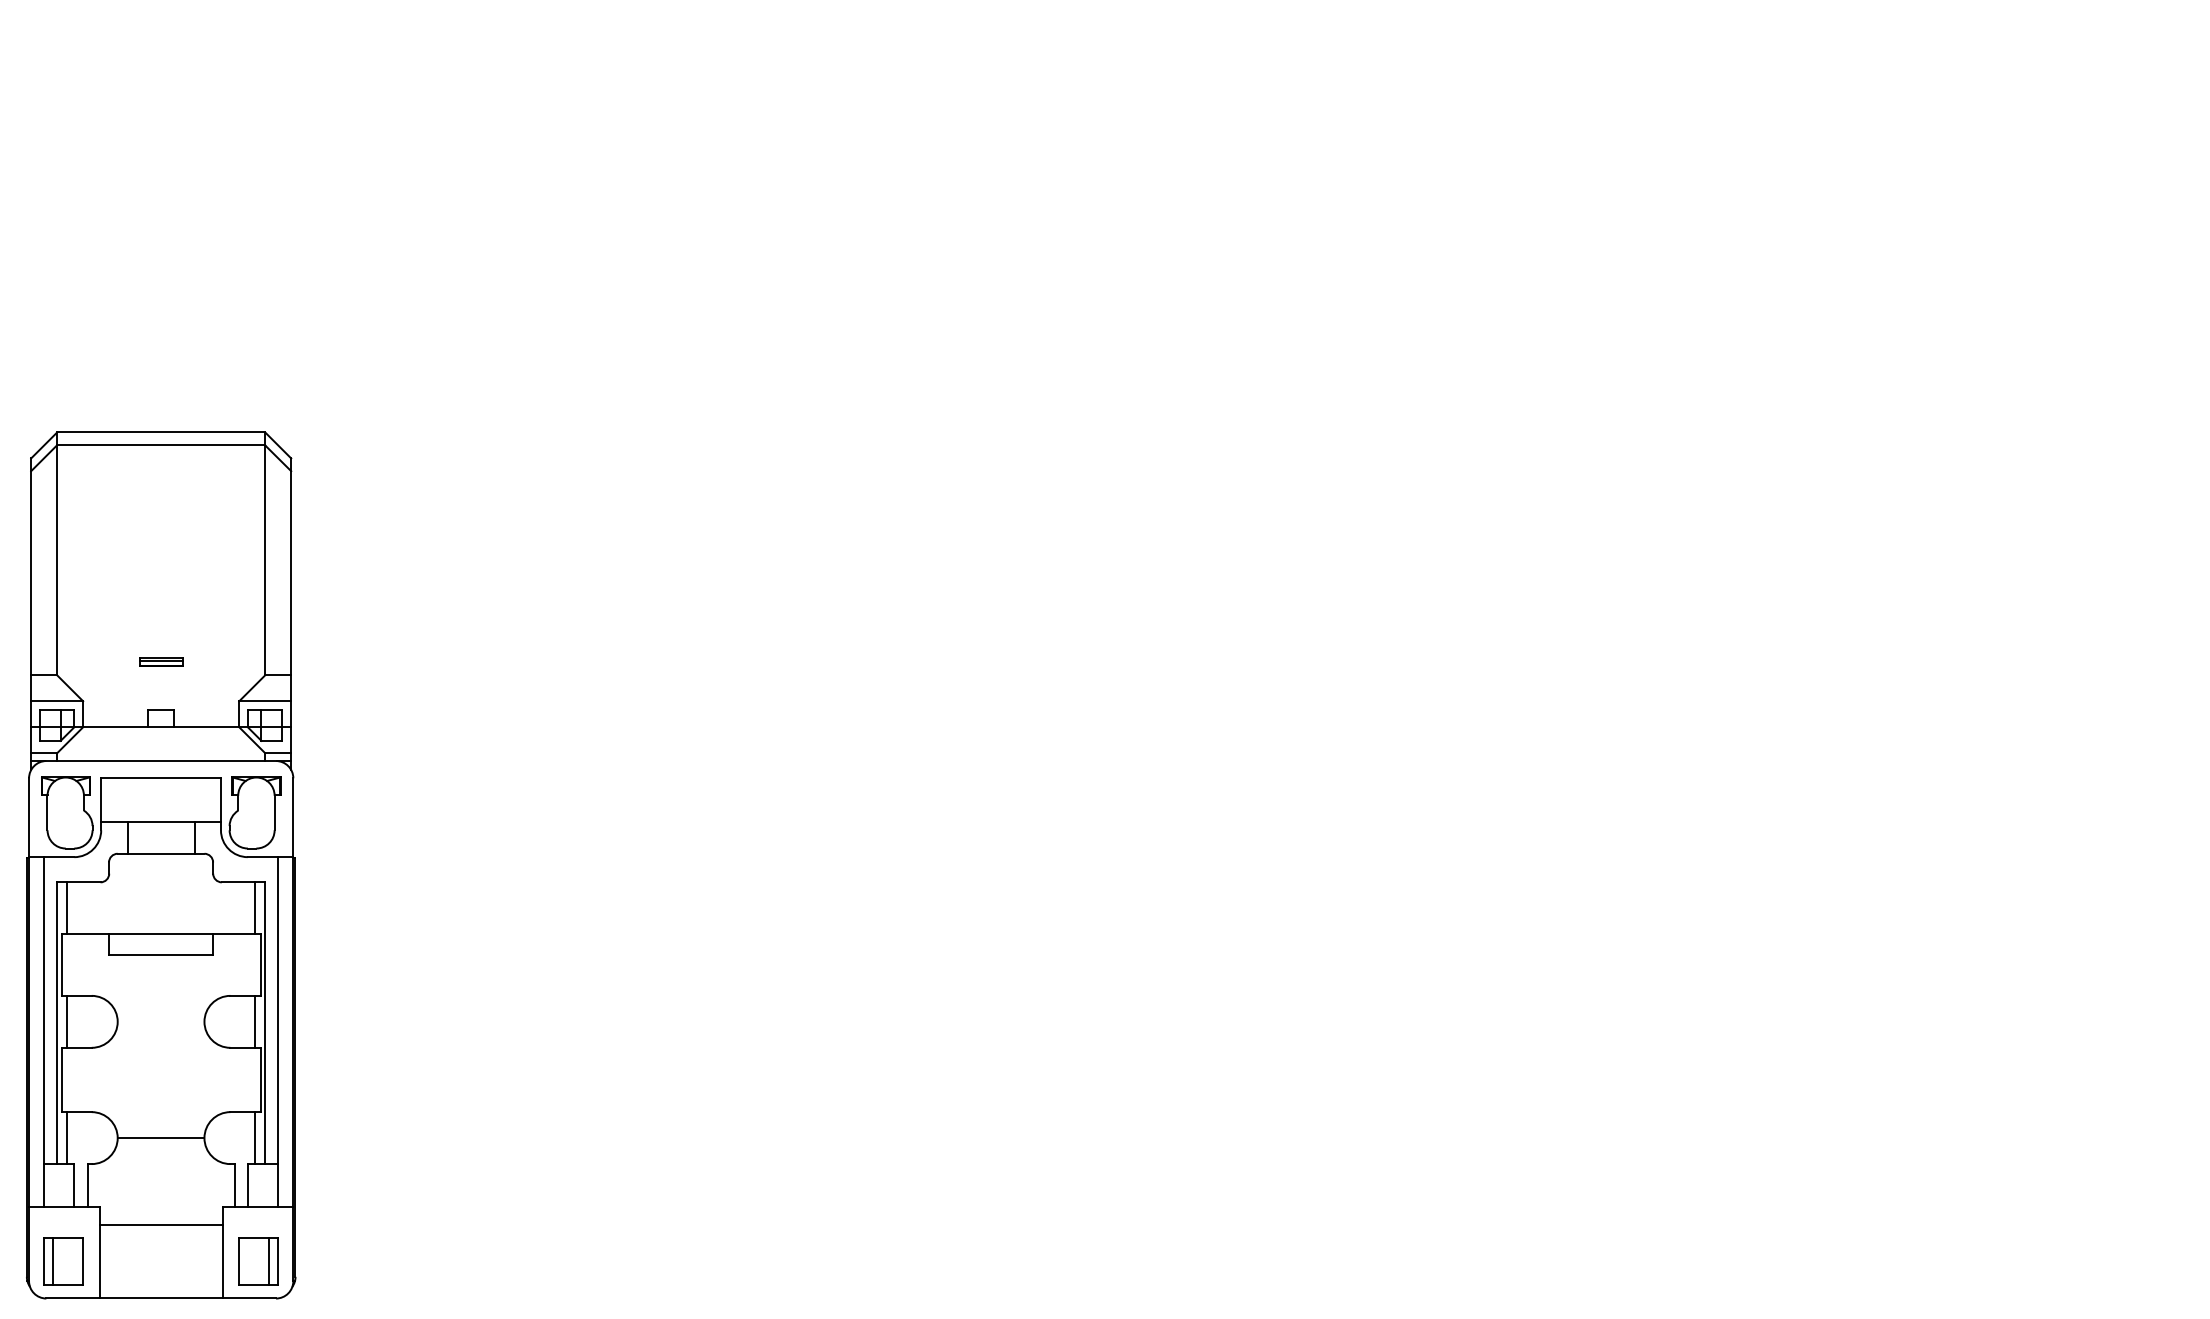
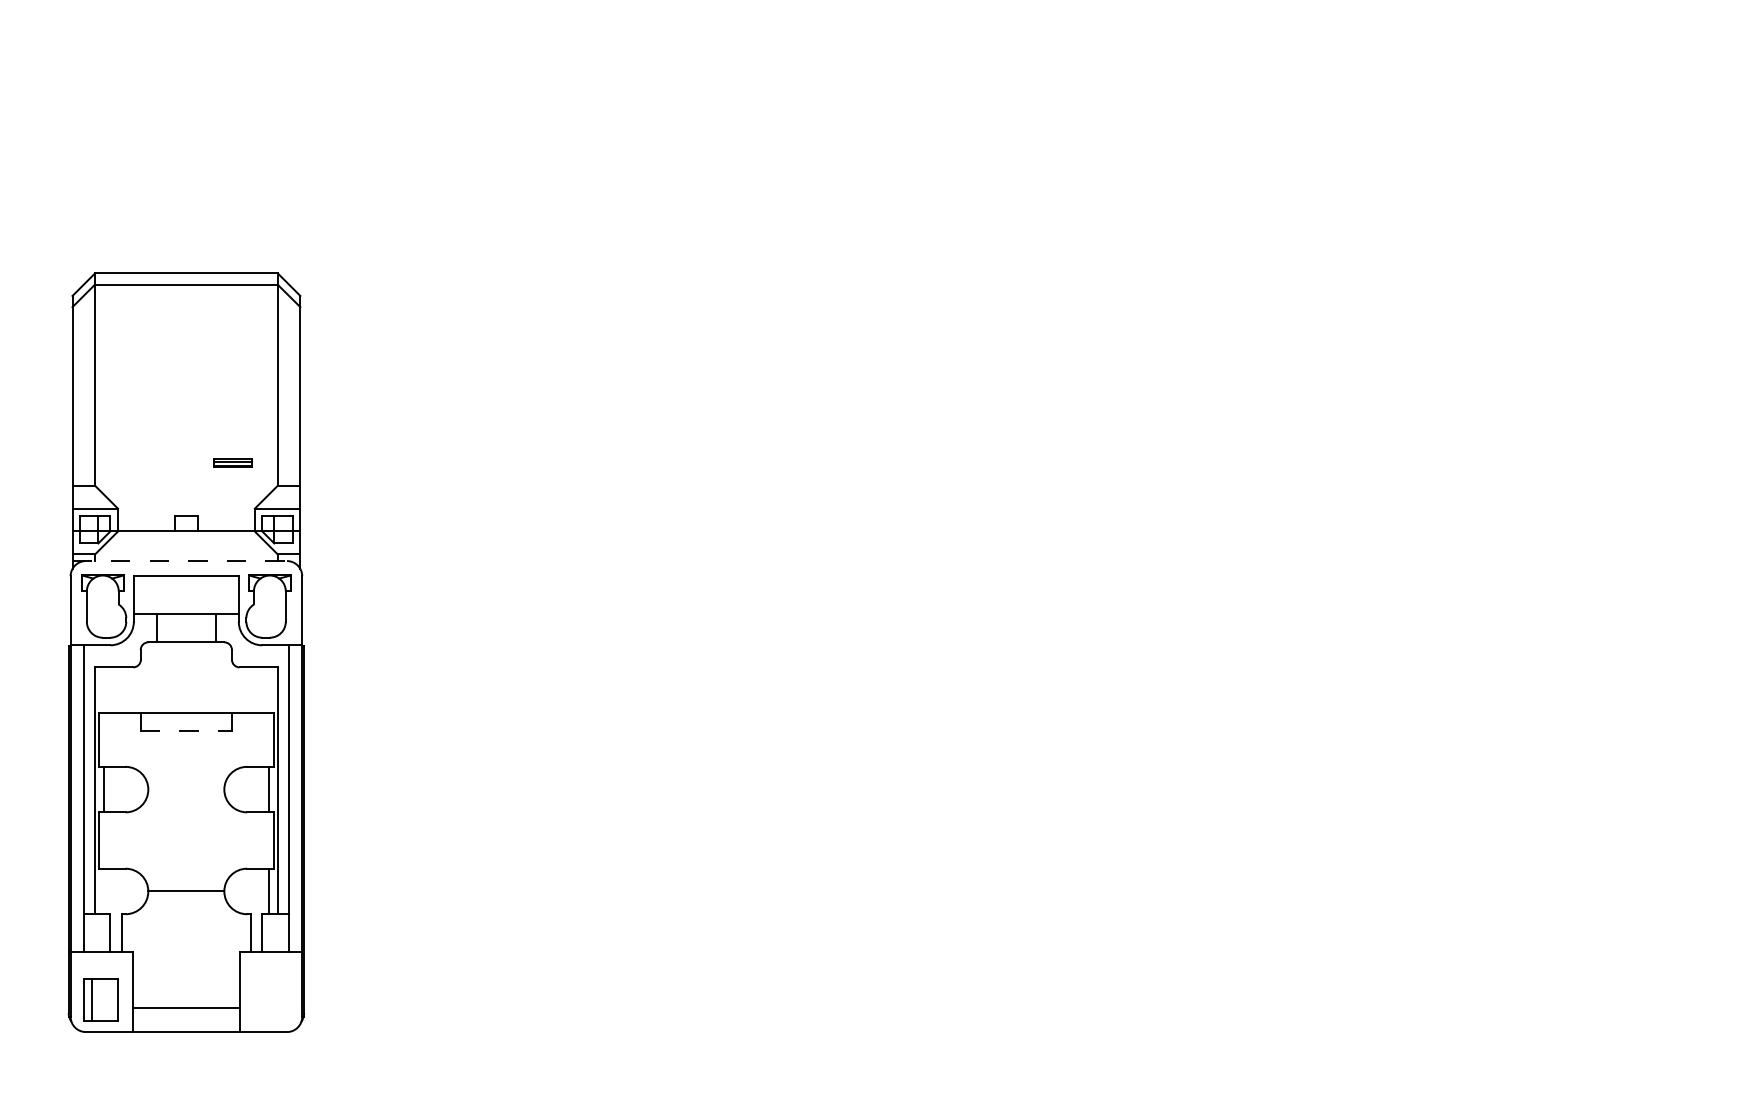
part: (161, 661) -> (233, 462), moved
line: (161, 760) -> (186, 560), solid -> dashed
line: (67, 908) -> (104, 690), removed
line: (254, 908) -> (268, 690), removed
line: (161, 955) -> (186, 731), solid -> dashed
line: (67, 1138) -> (104, 891), removed
line: (160, 1224) -> (185, 1007), moved
part: (258, 1261) -> (271, 999), removed

